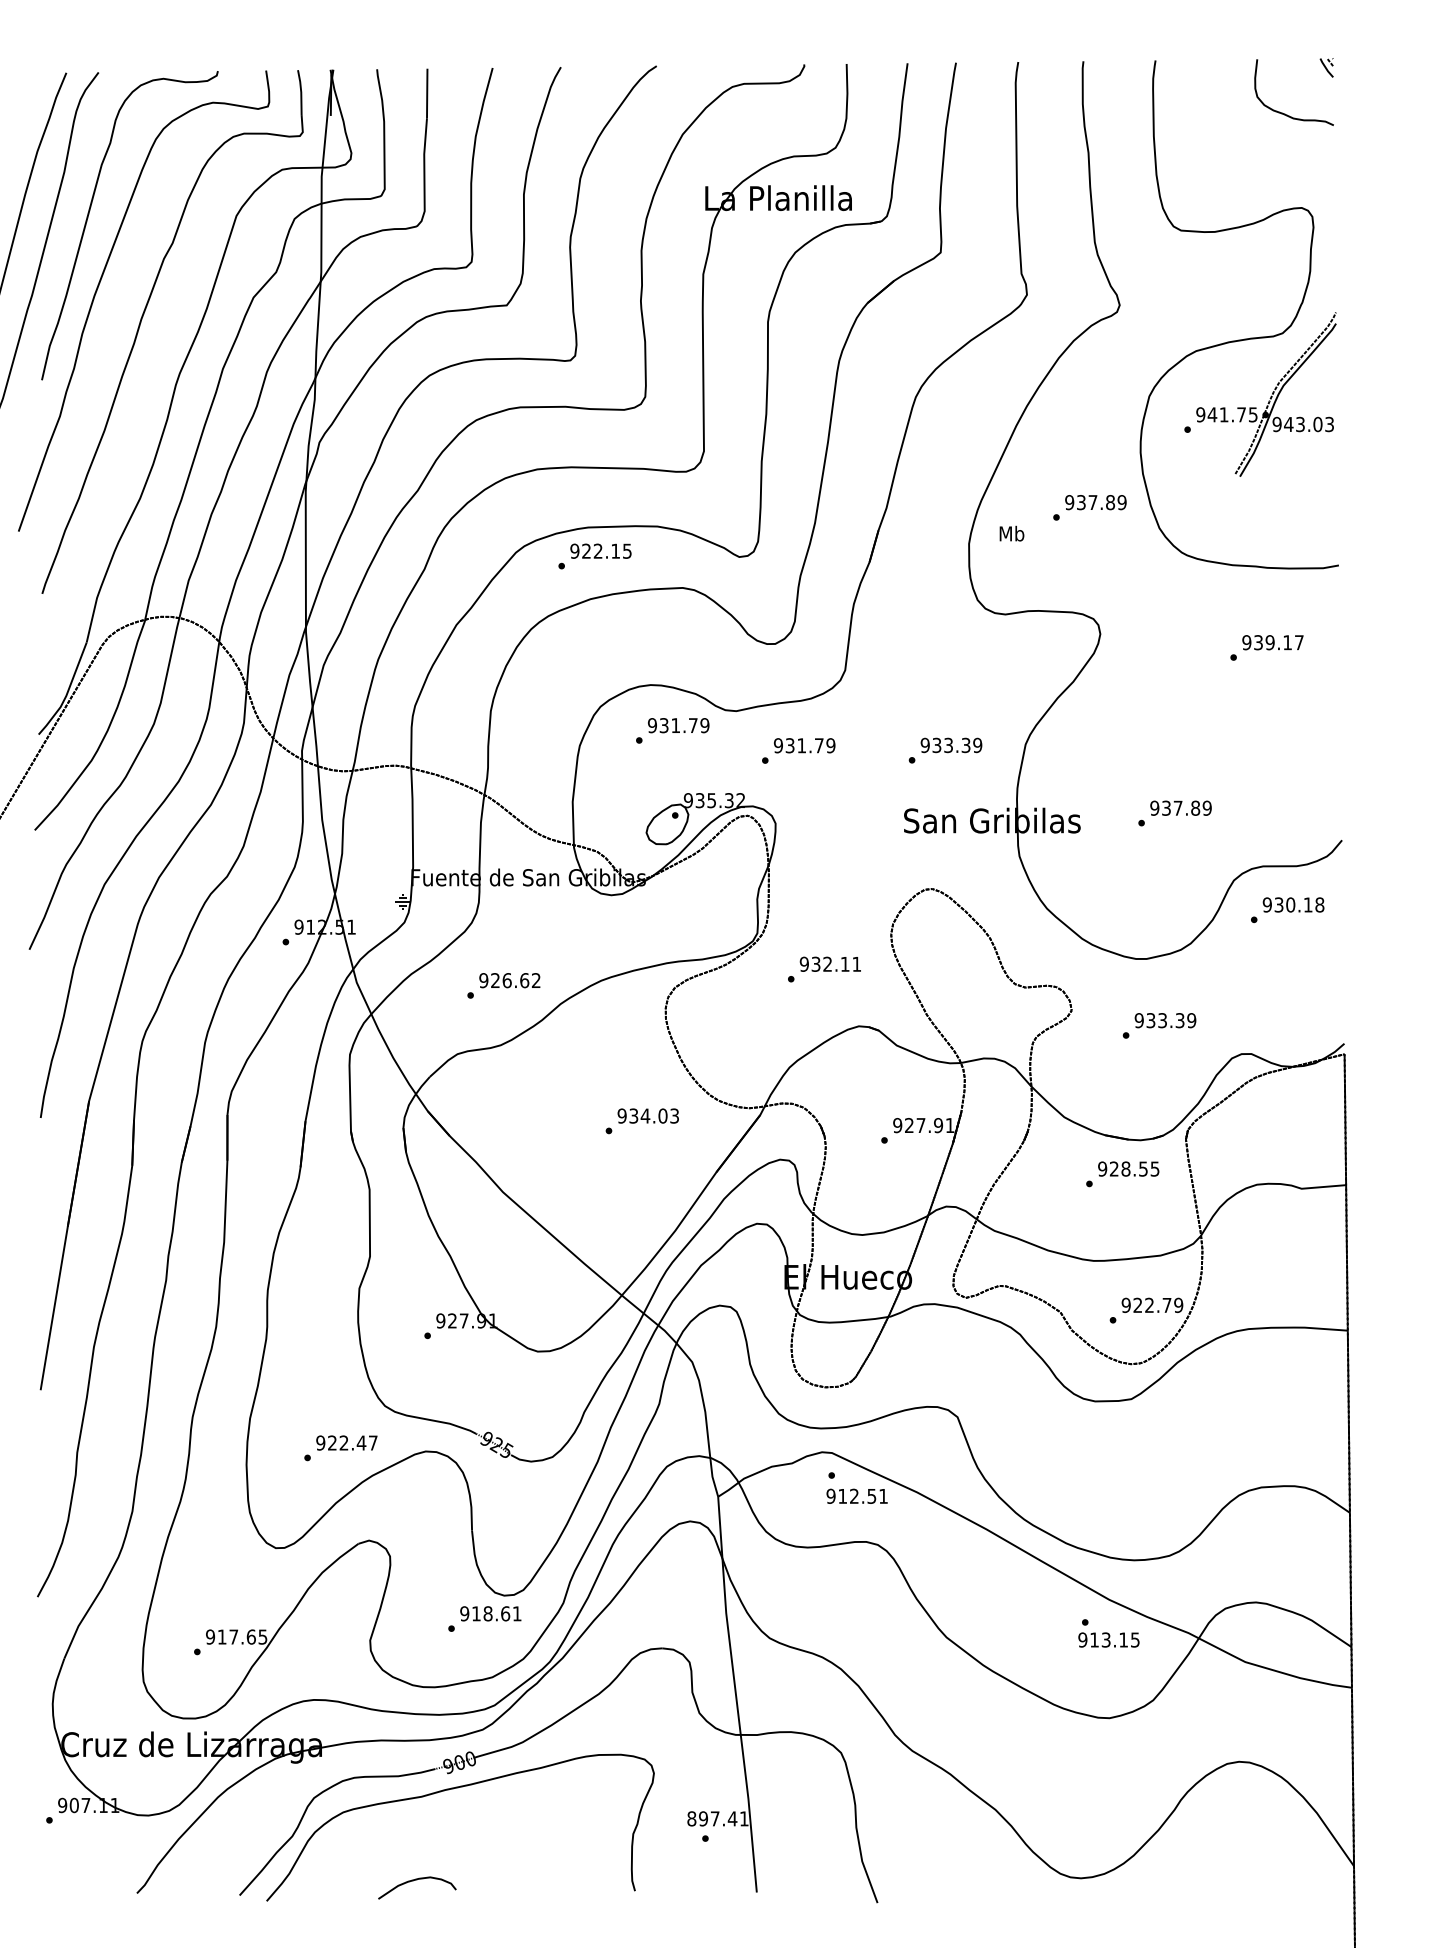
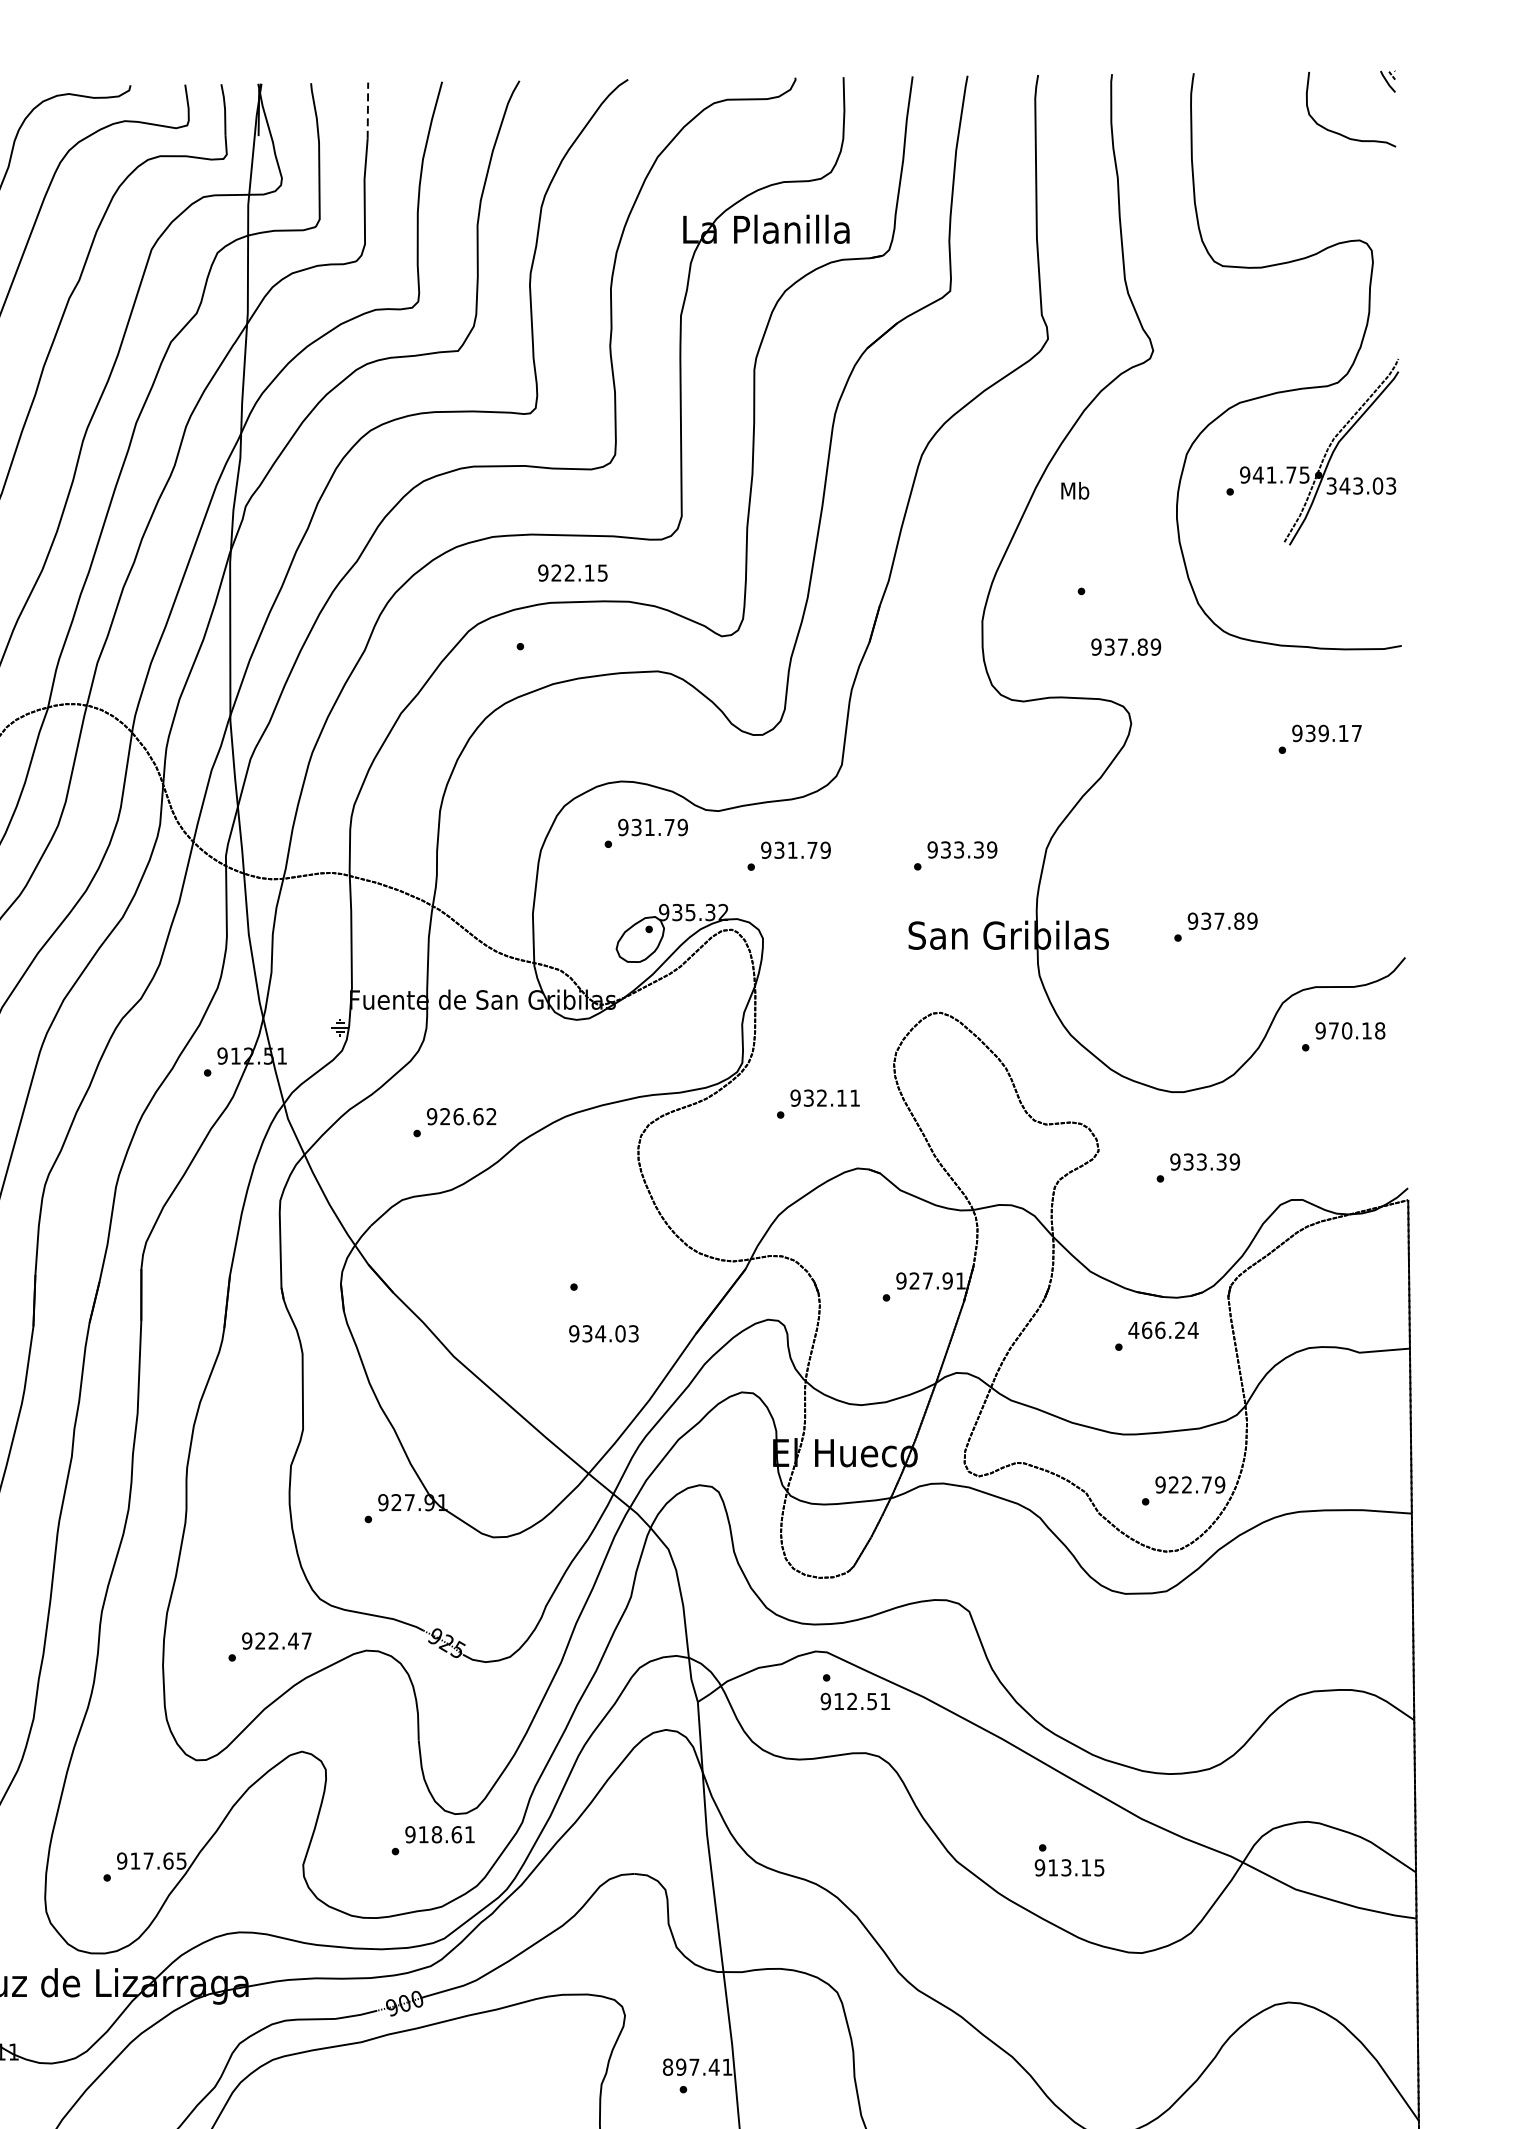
line: (427, 93) -> (368, 110), solid -> dashed
text: (1276, 424) -> (1330, 486), 943.03 -> 343.03
text: (1095, 502) -> (1125, 647), moved
text: (1011, 533) -> (1074, 490), moved
text: (600, 550) -> (572, 572), moved
text: (1278, 904) -> (1333, 1030), 930.18 -> 970.18
text: (647, 1115) -> (602, 1333), moved
text: (1128, 1168) -> (1163, 1329), 928.55 -> 466.24
text: (1108, 1633) -> (1069, 1860), moved

